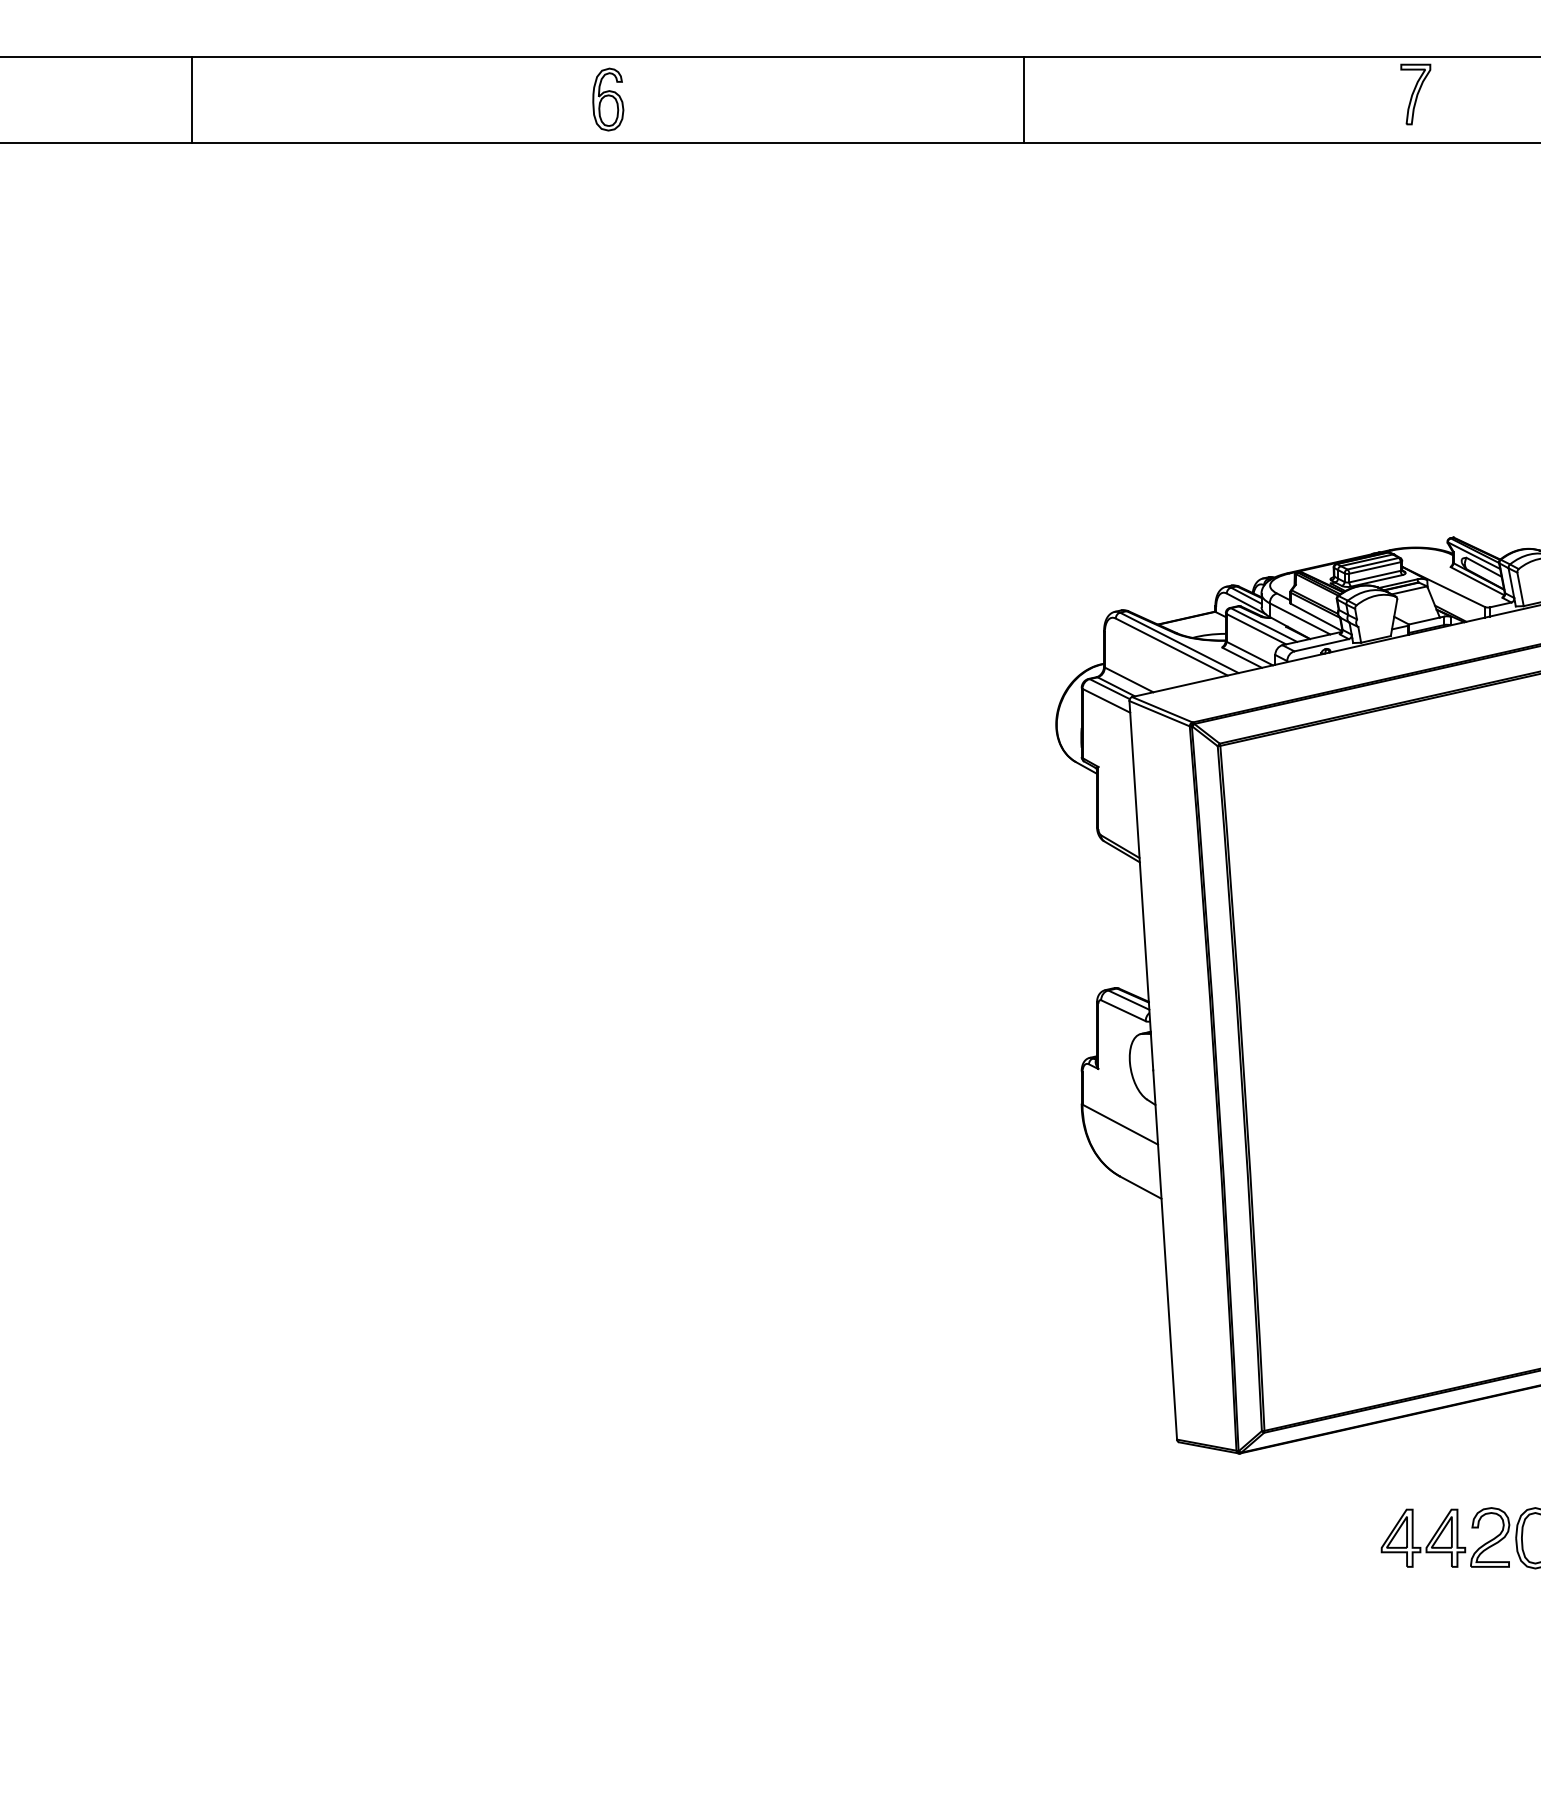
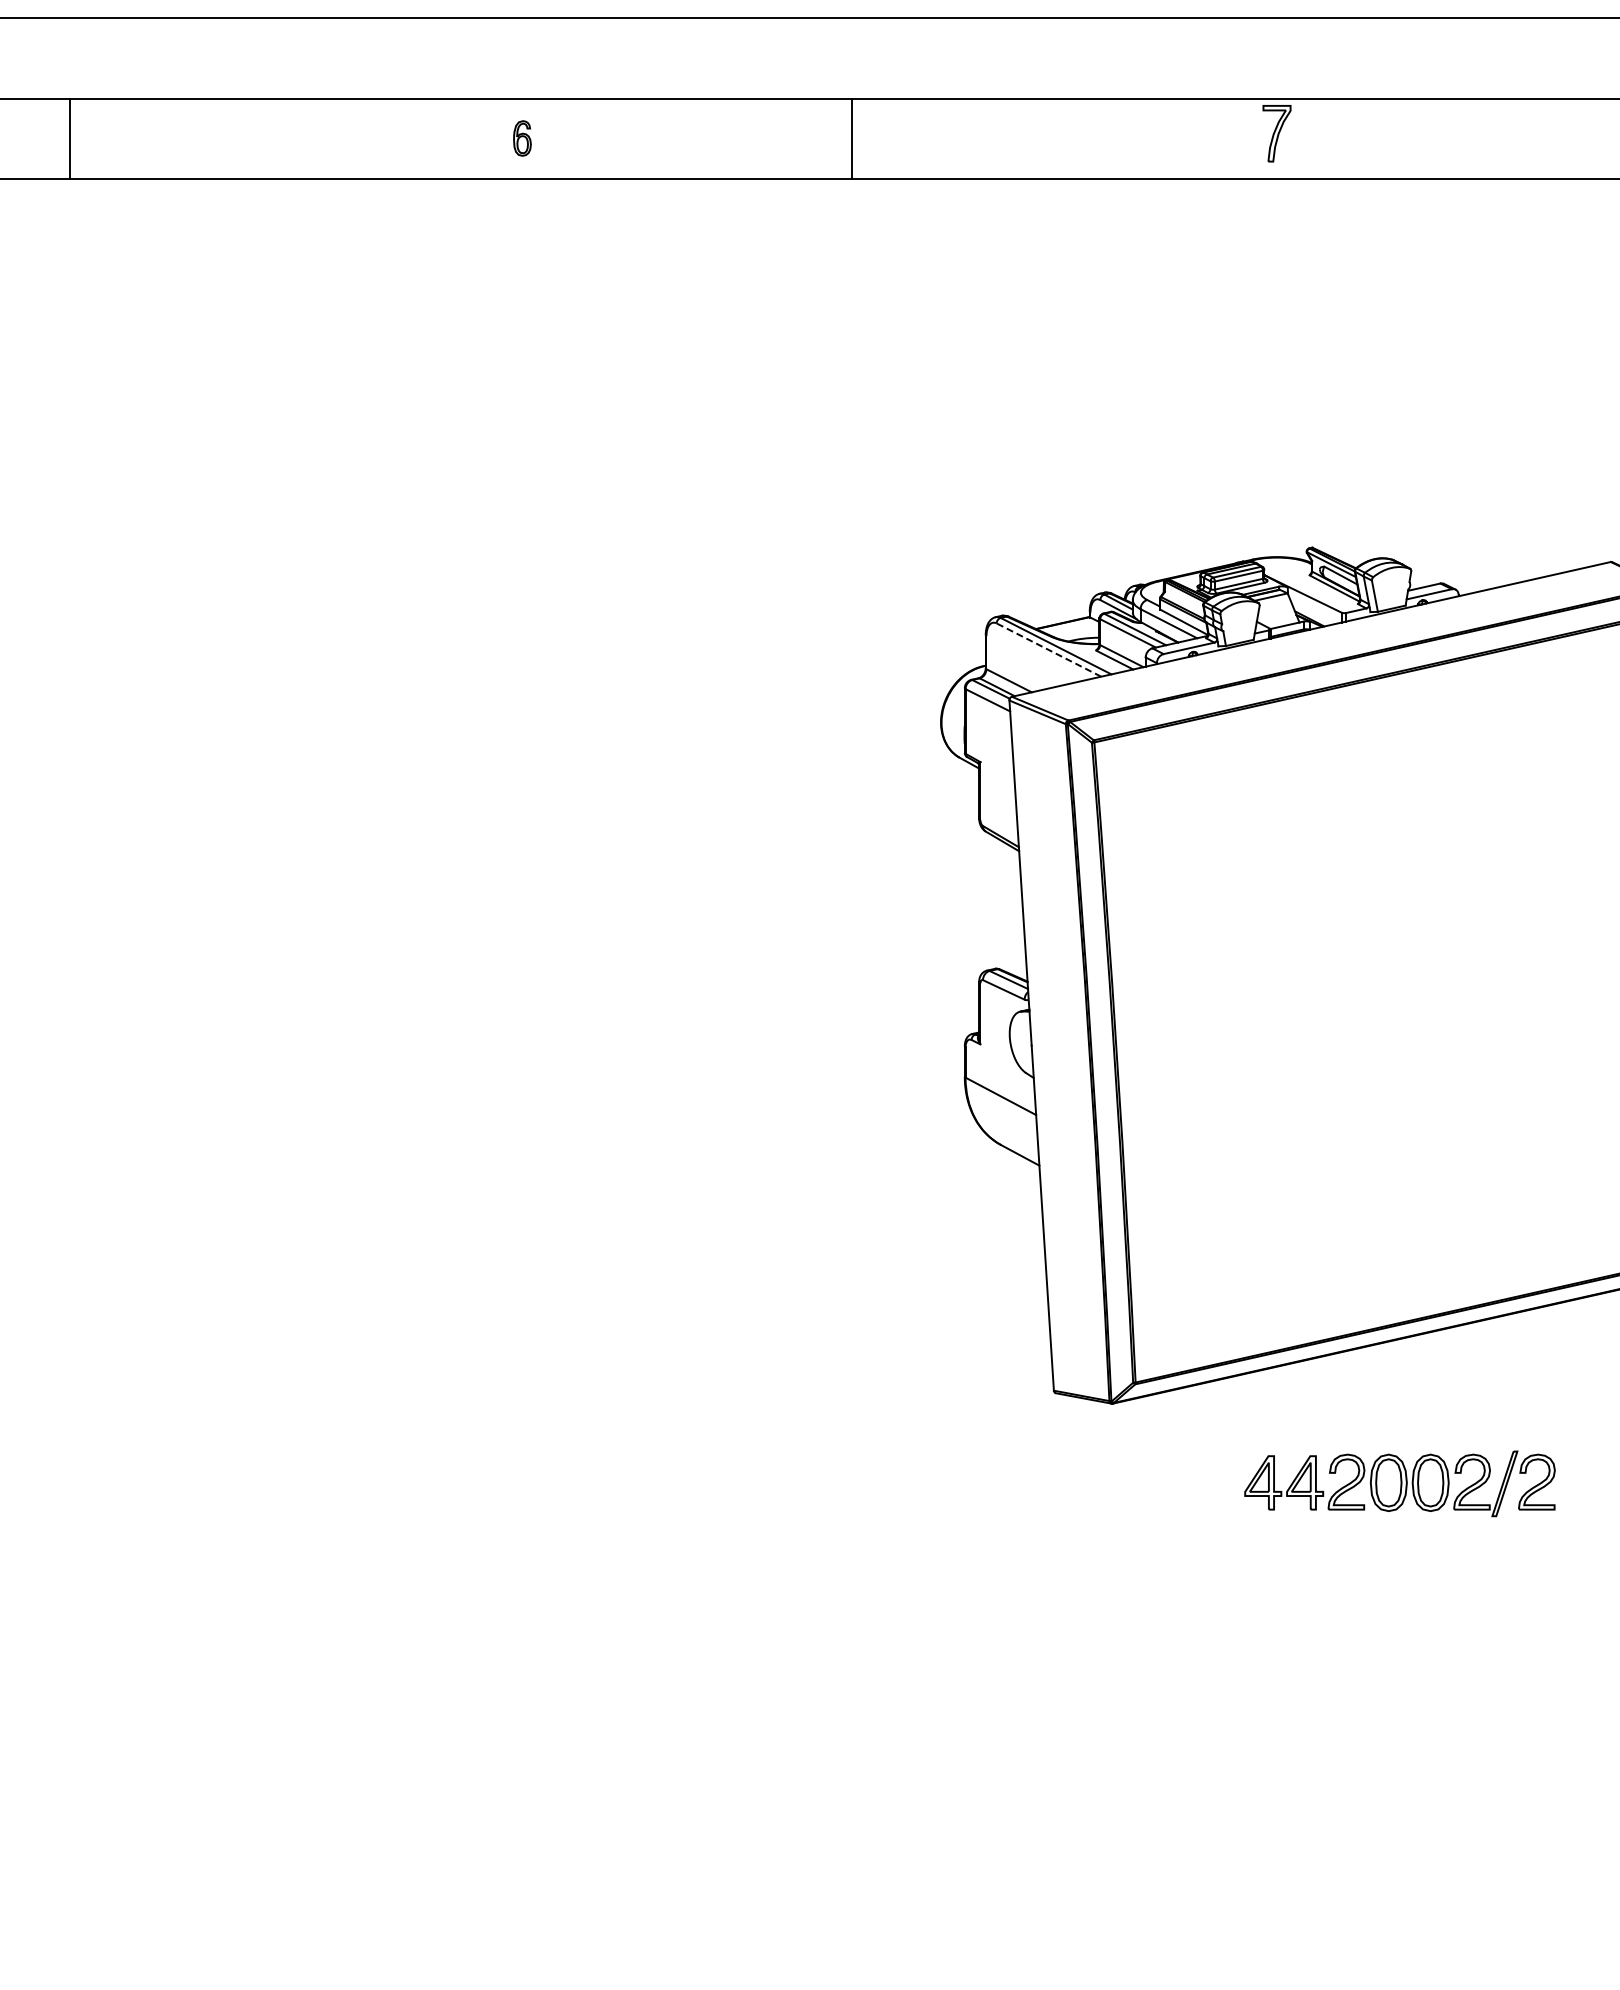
line: (192, 99) -> (70, 138), moved
part: (608, 99) -> (522, 138), size x0.6
line: (1024, 99) -> (852, 138), moved
line: (1171, 647) -> (1048, 650), solid -> dashed

